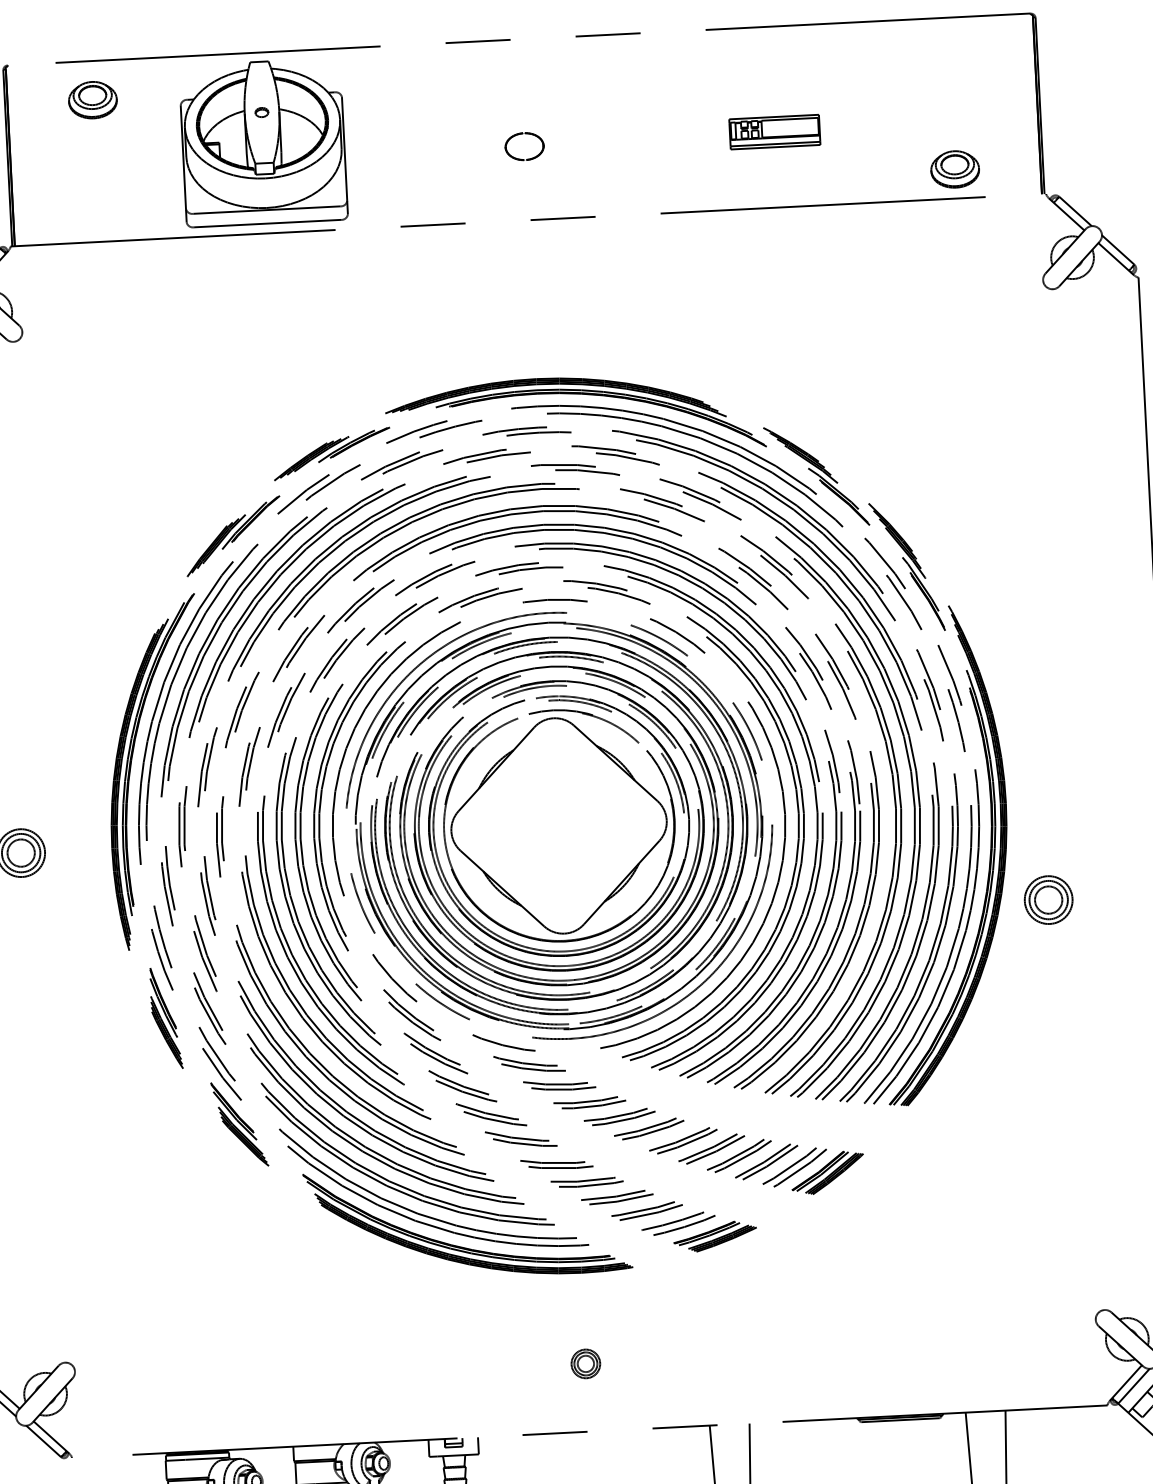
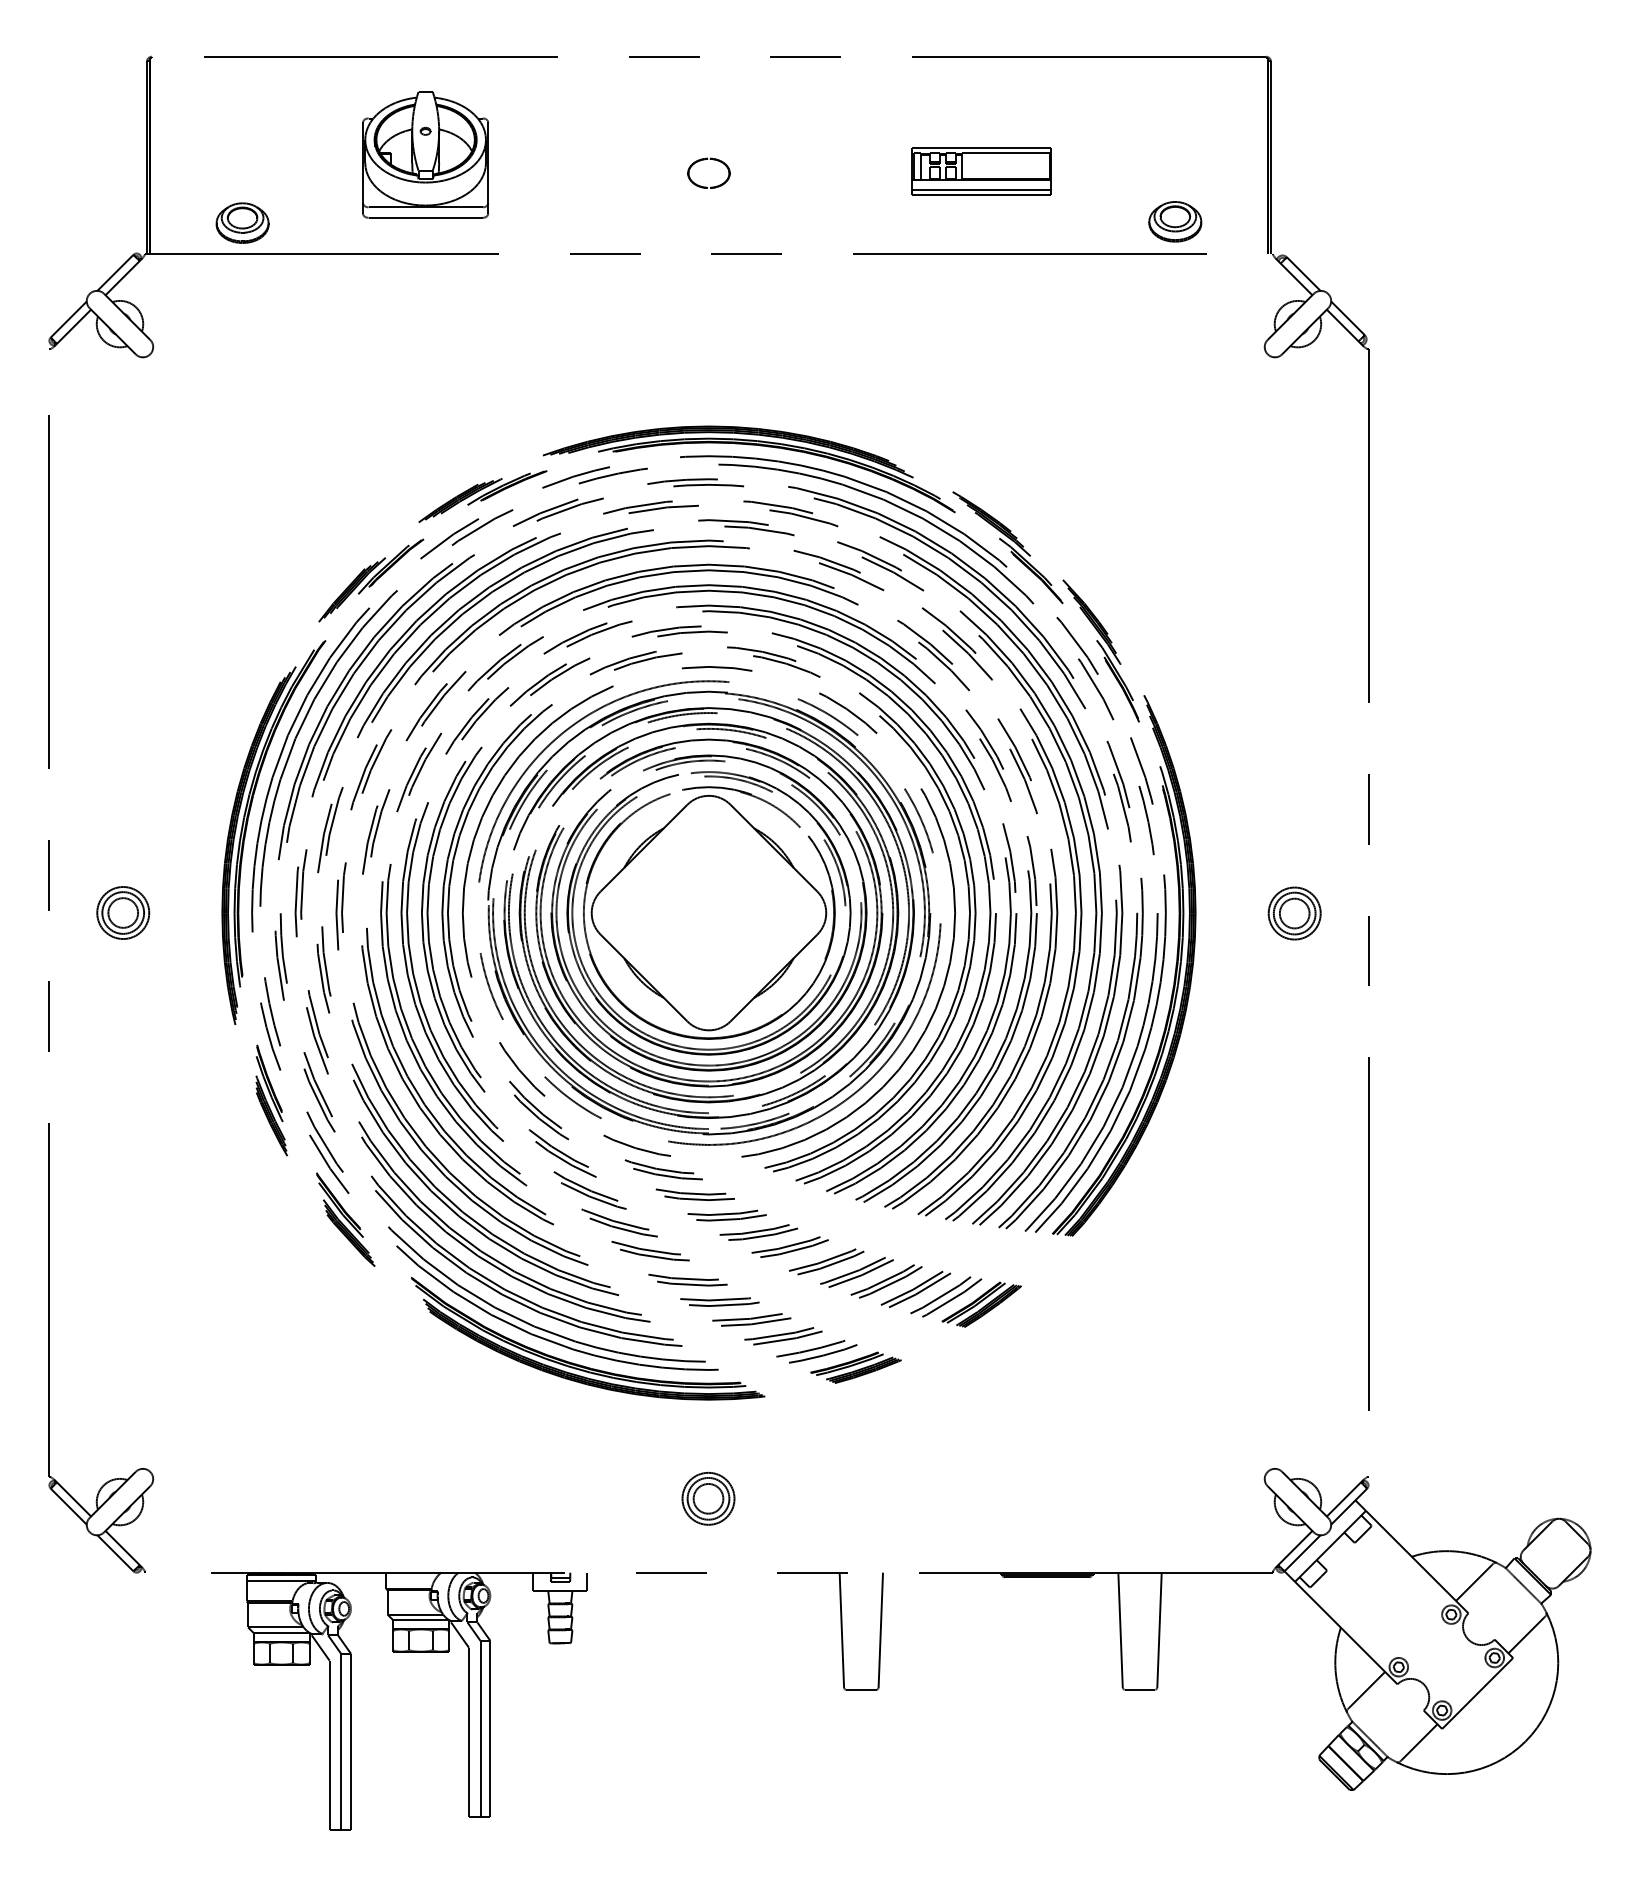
part: (92, 99) -> (242, 222), moved
part: (774, 132) -> (981, 171), size x1.43
part: (263, 142) -> (425, 154), size x0.71
part: (1048, 900) -> (1294, 913), moved
part: (585, 1363) -> (708, 1498), size x1.67

